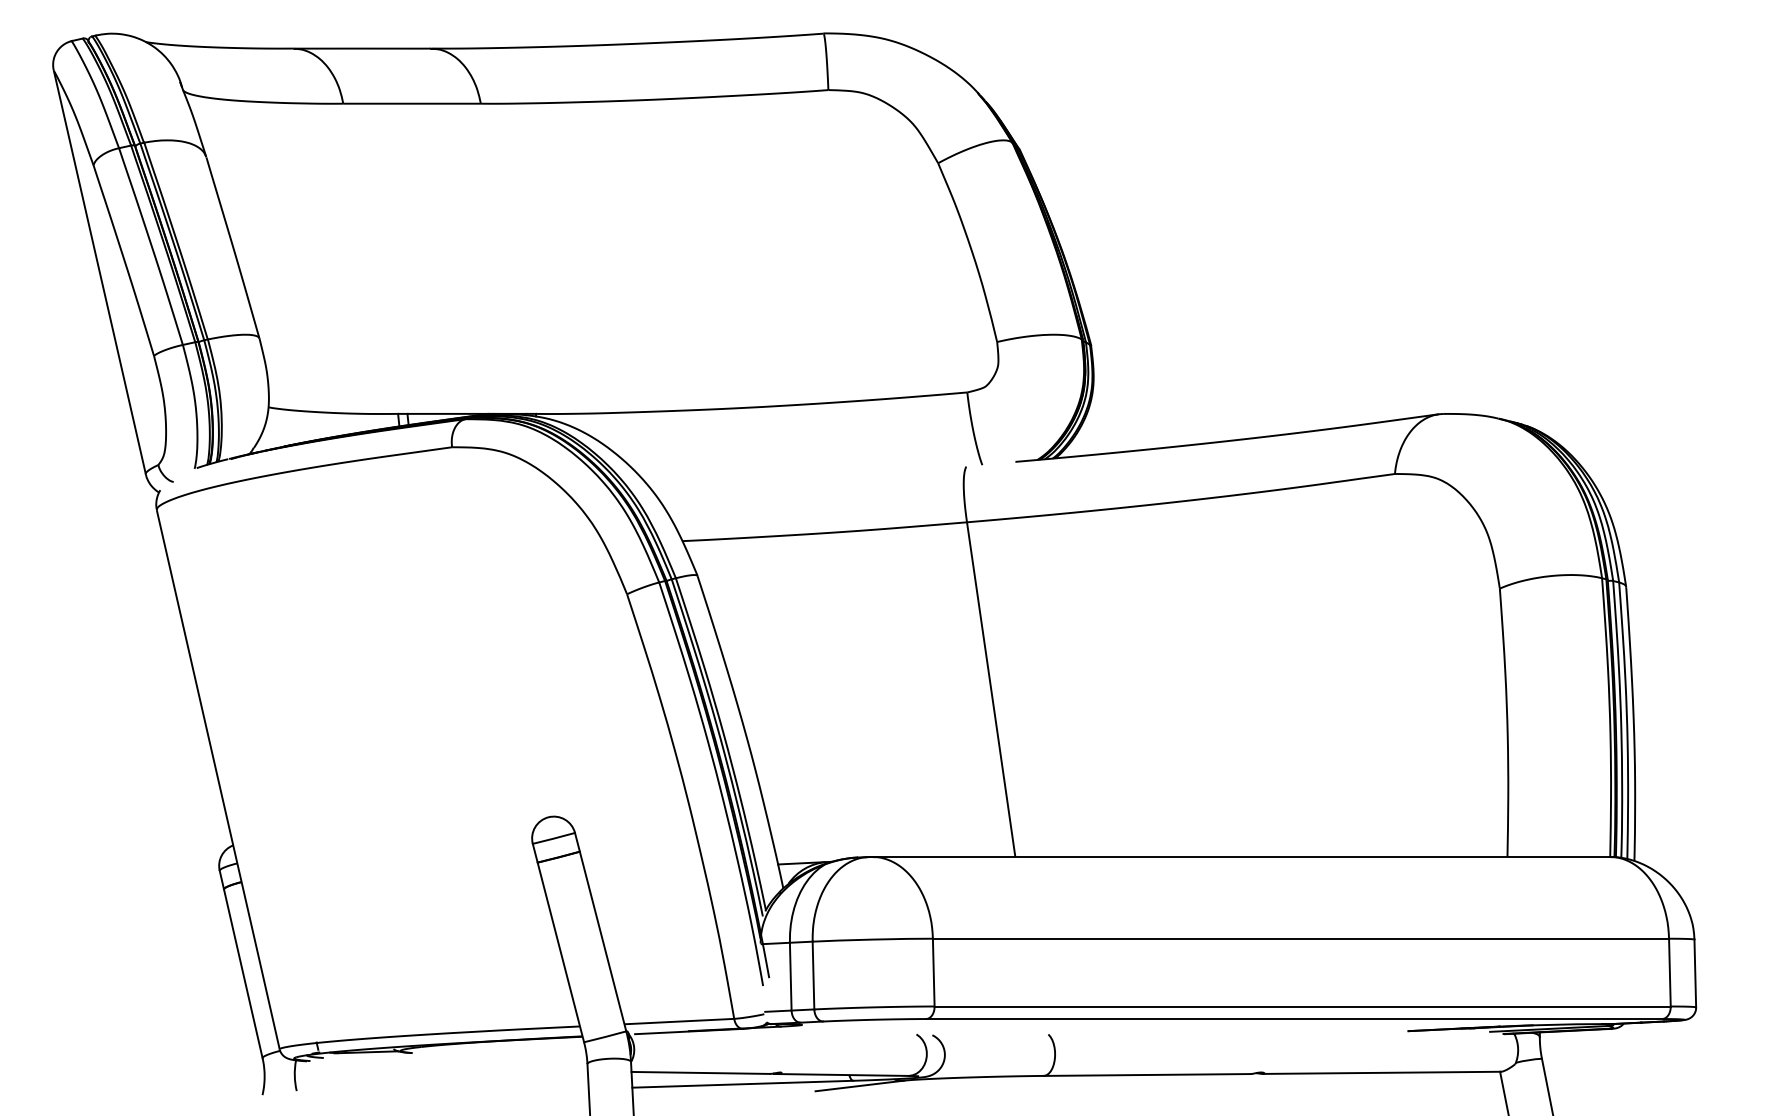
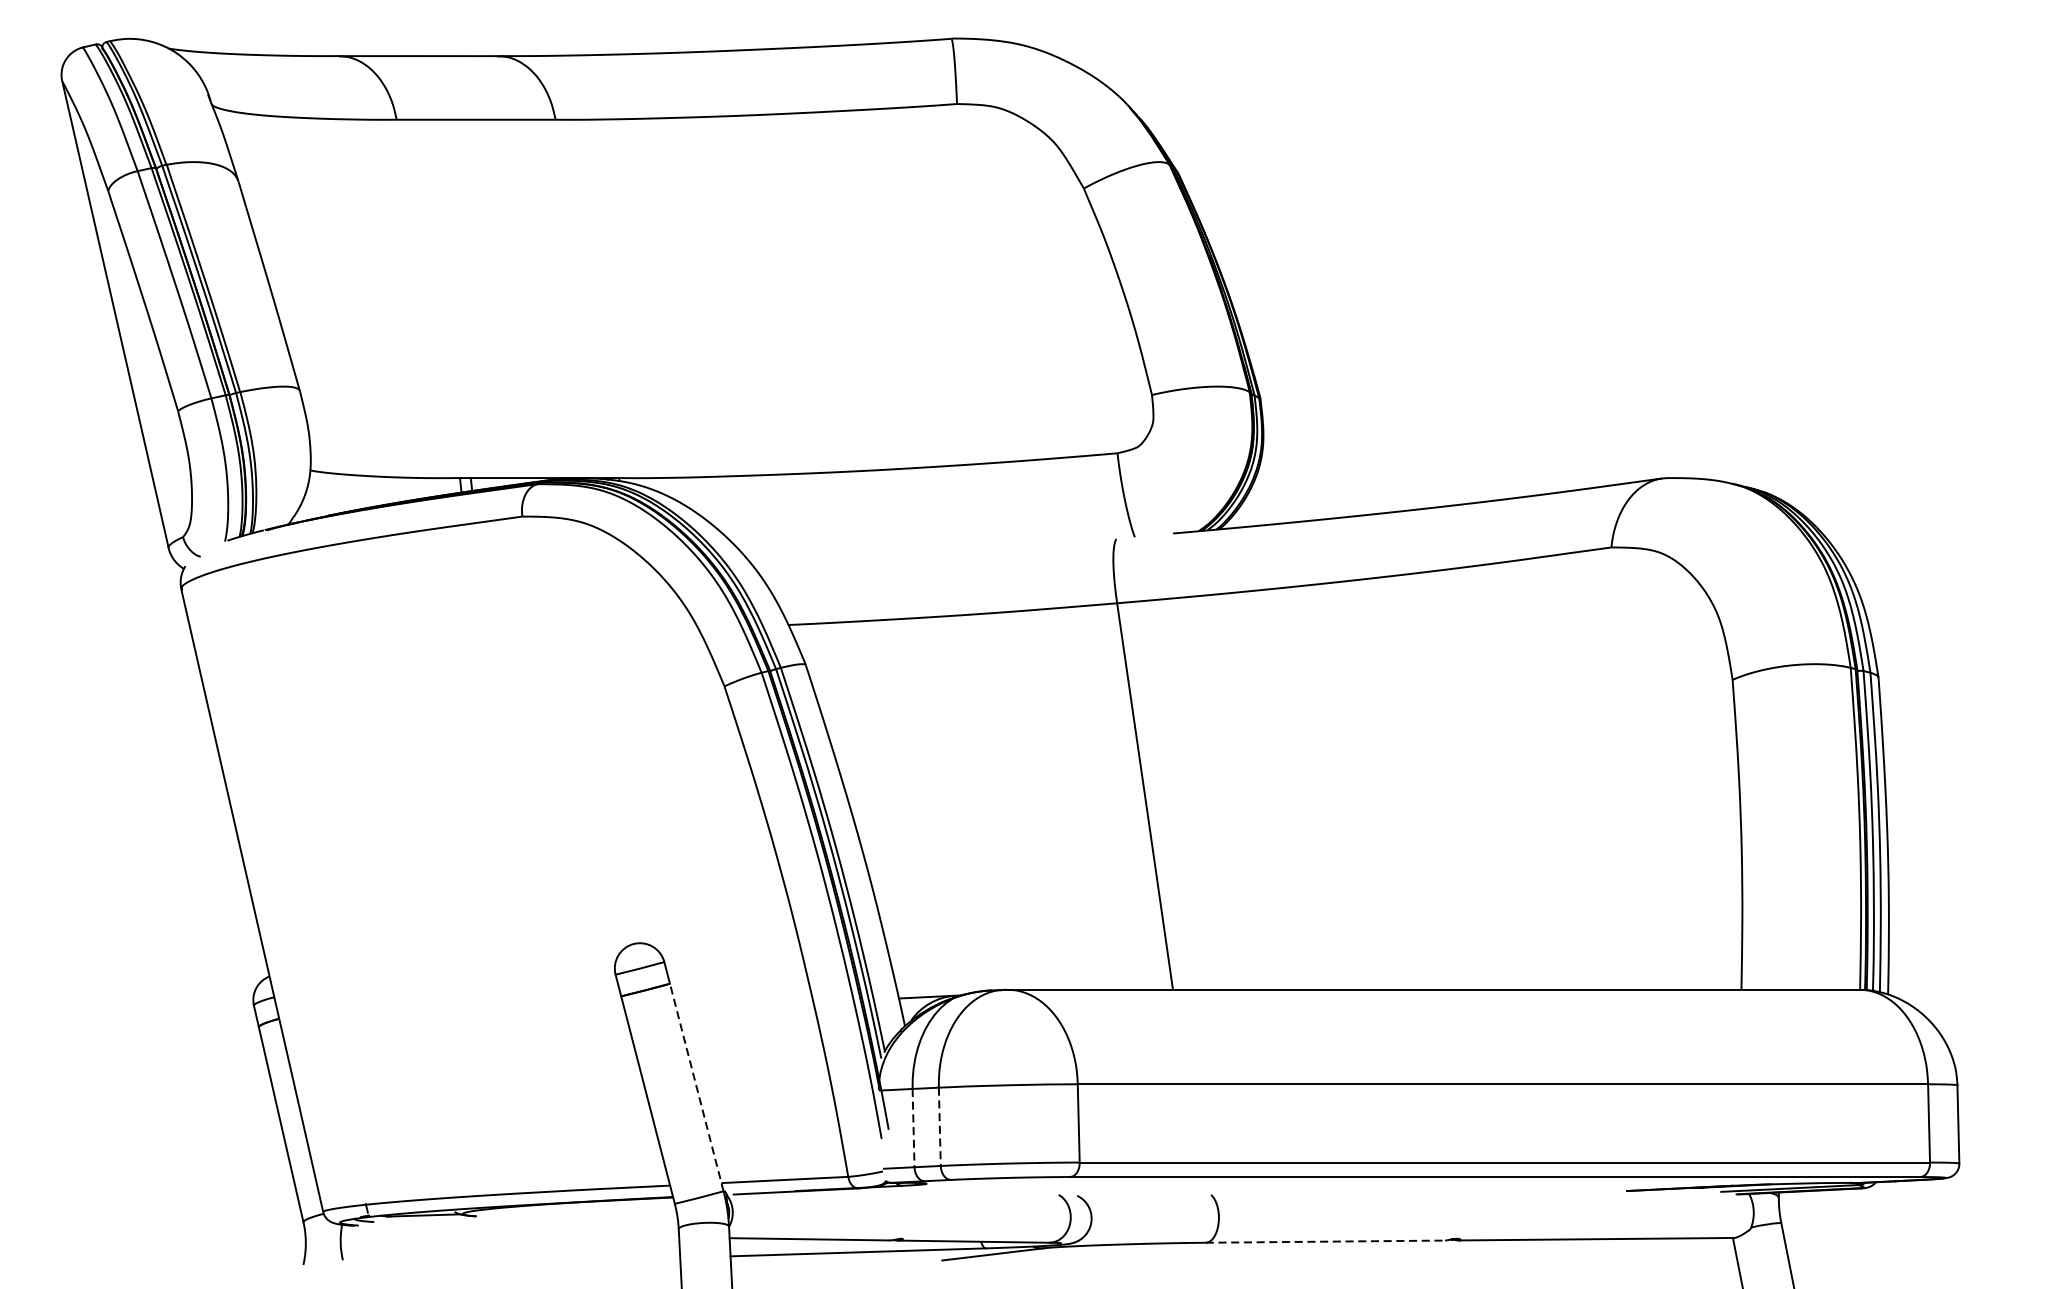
line: (603, 941) -> (697, 1087), solid -> dashed
line: (813, 975) -> (939, 1126), solid -> dashed
line: (790, 976) -> (913, 1127), solid -> dashed
line: (1147, 1074) -> (1325, 1241), solid -> dashed

